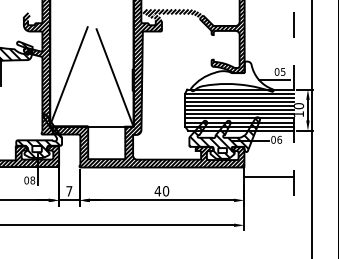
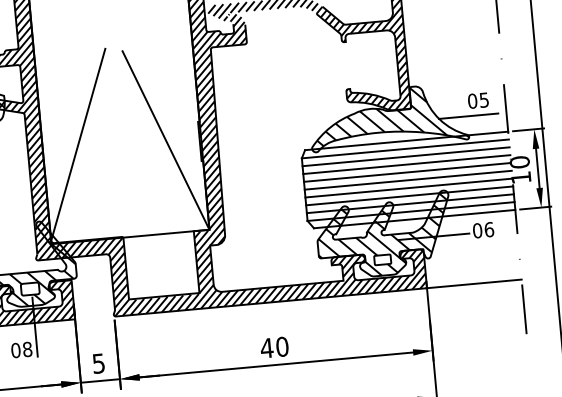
hatch: (233, 76) -> (390, 117), added
line: (268, 177) -> (472, 284), moved
text: (69, 191) -> (99, 364), 7 -> 5

